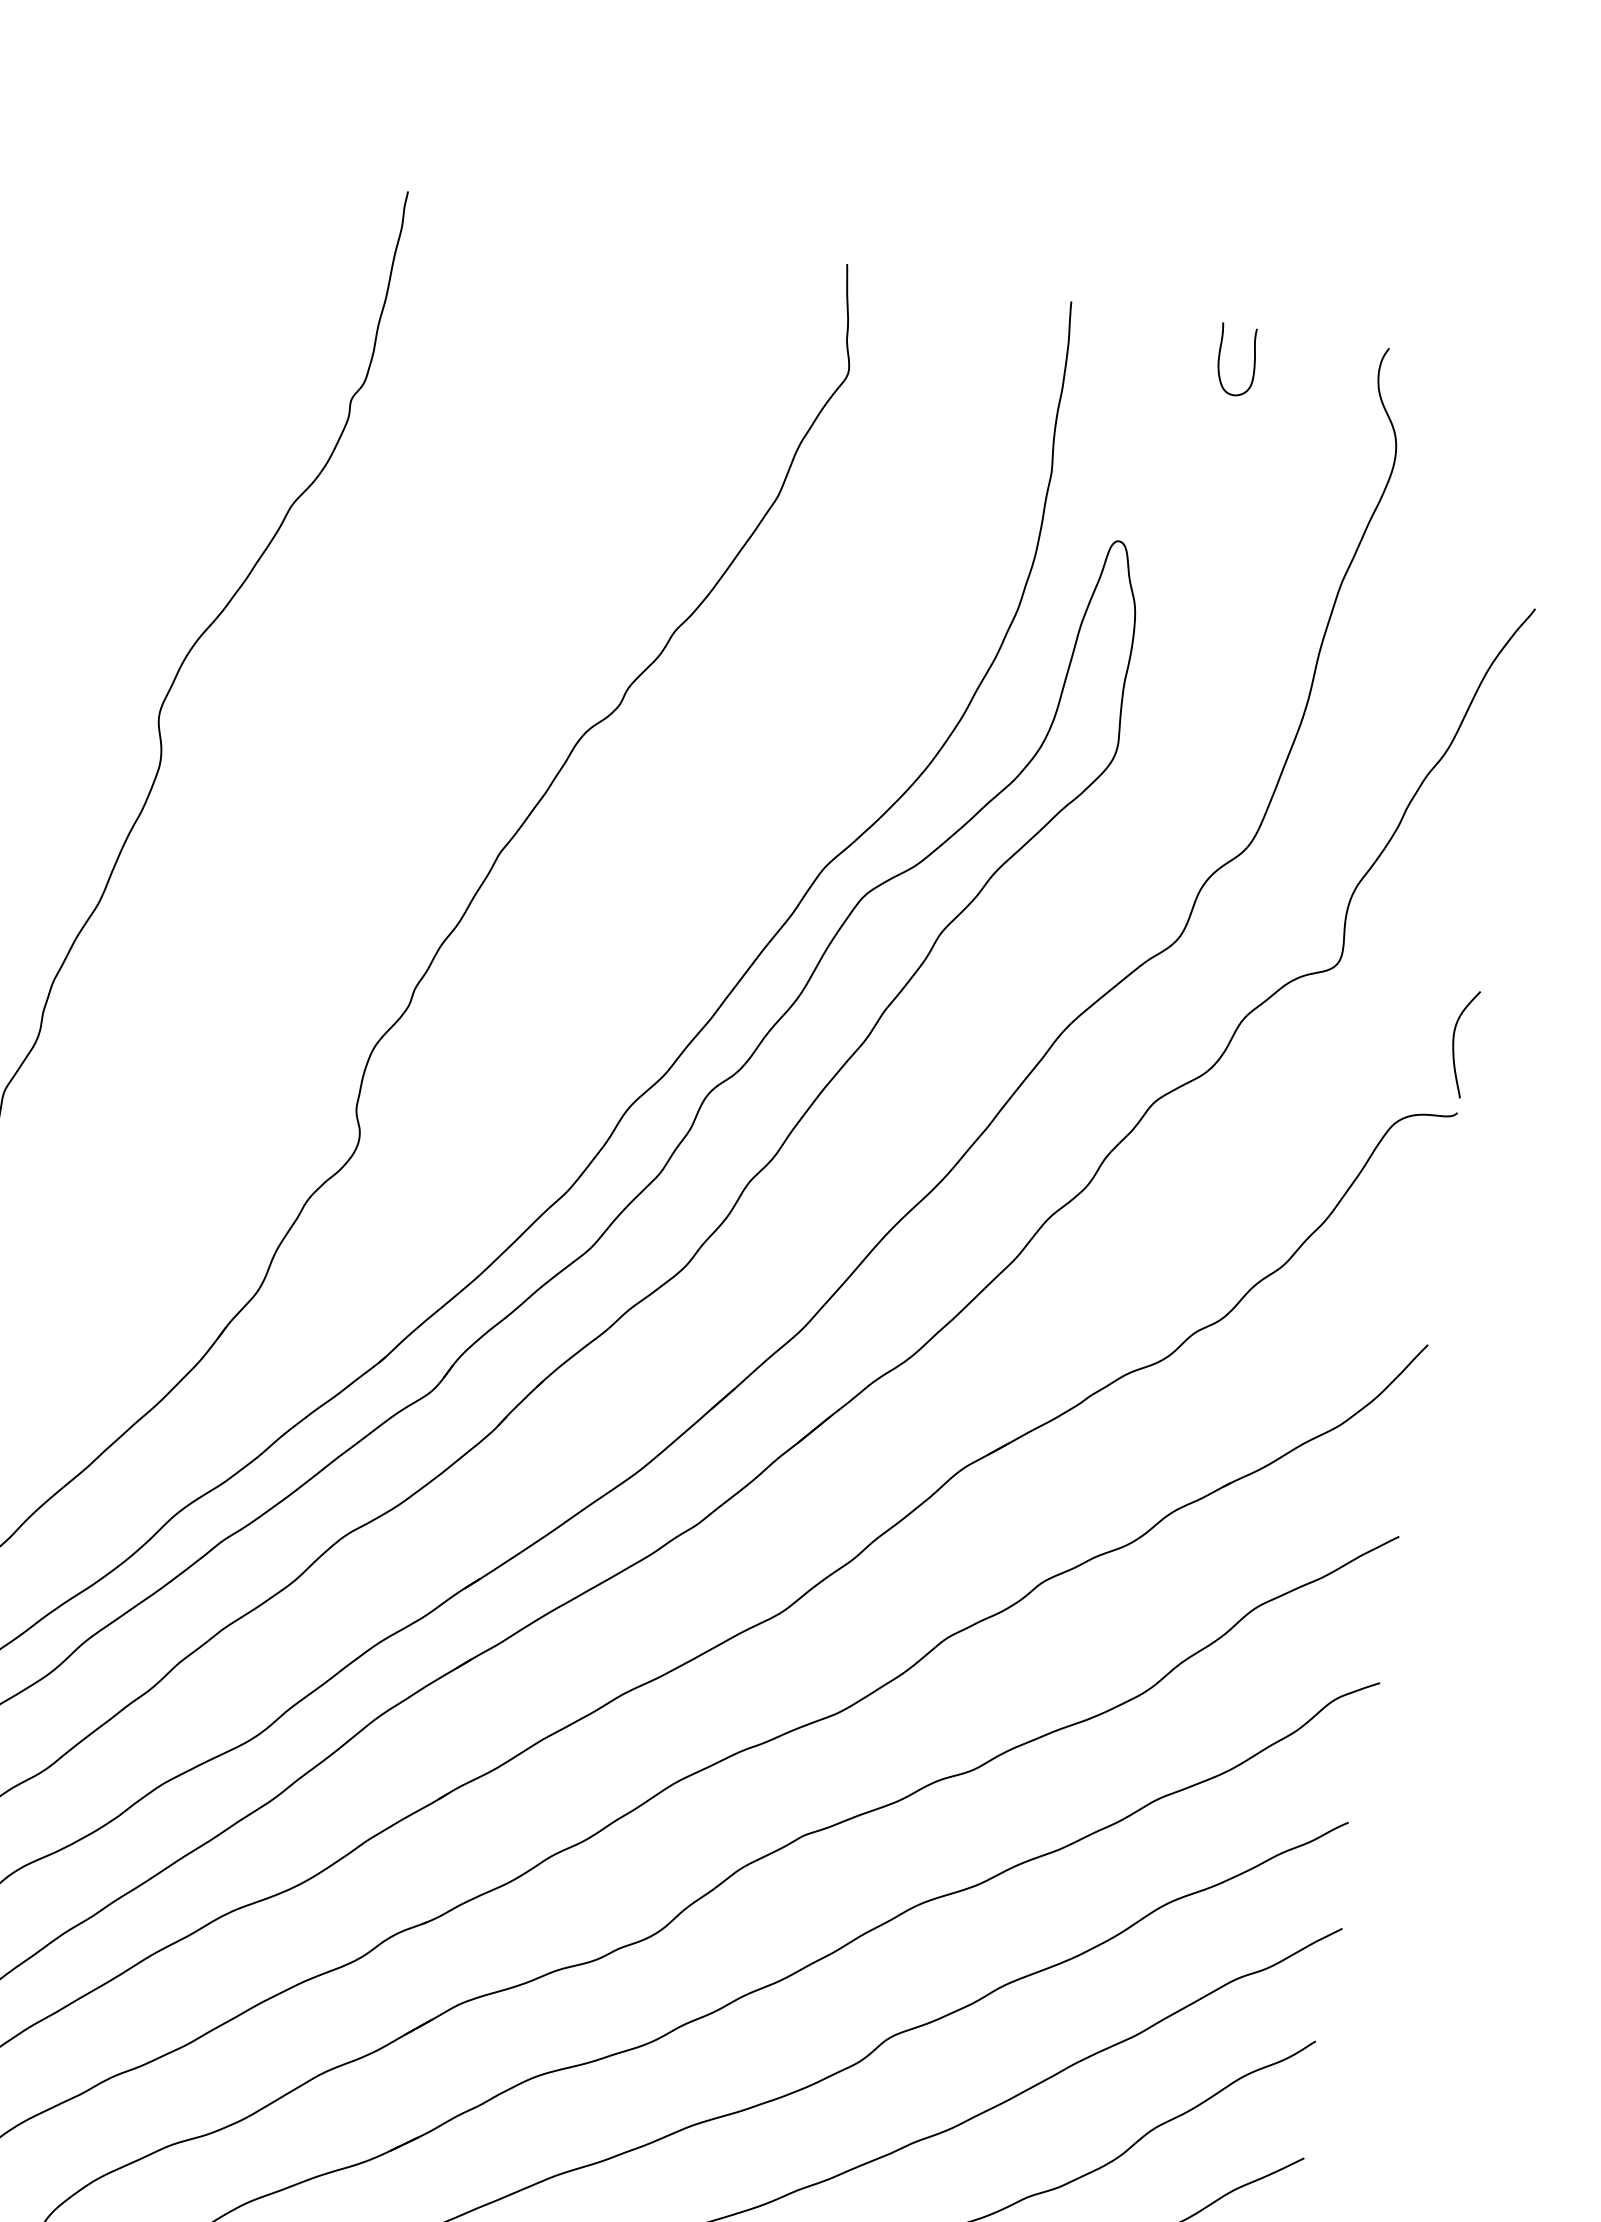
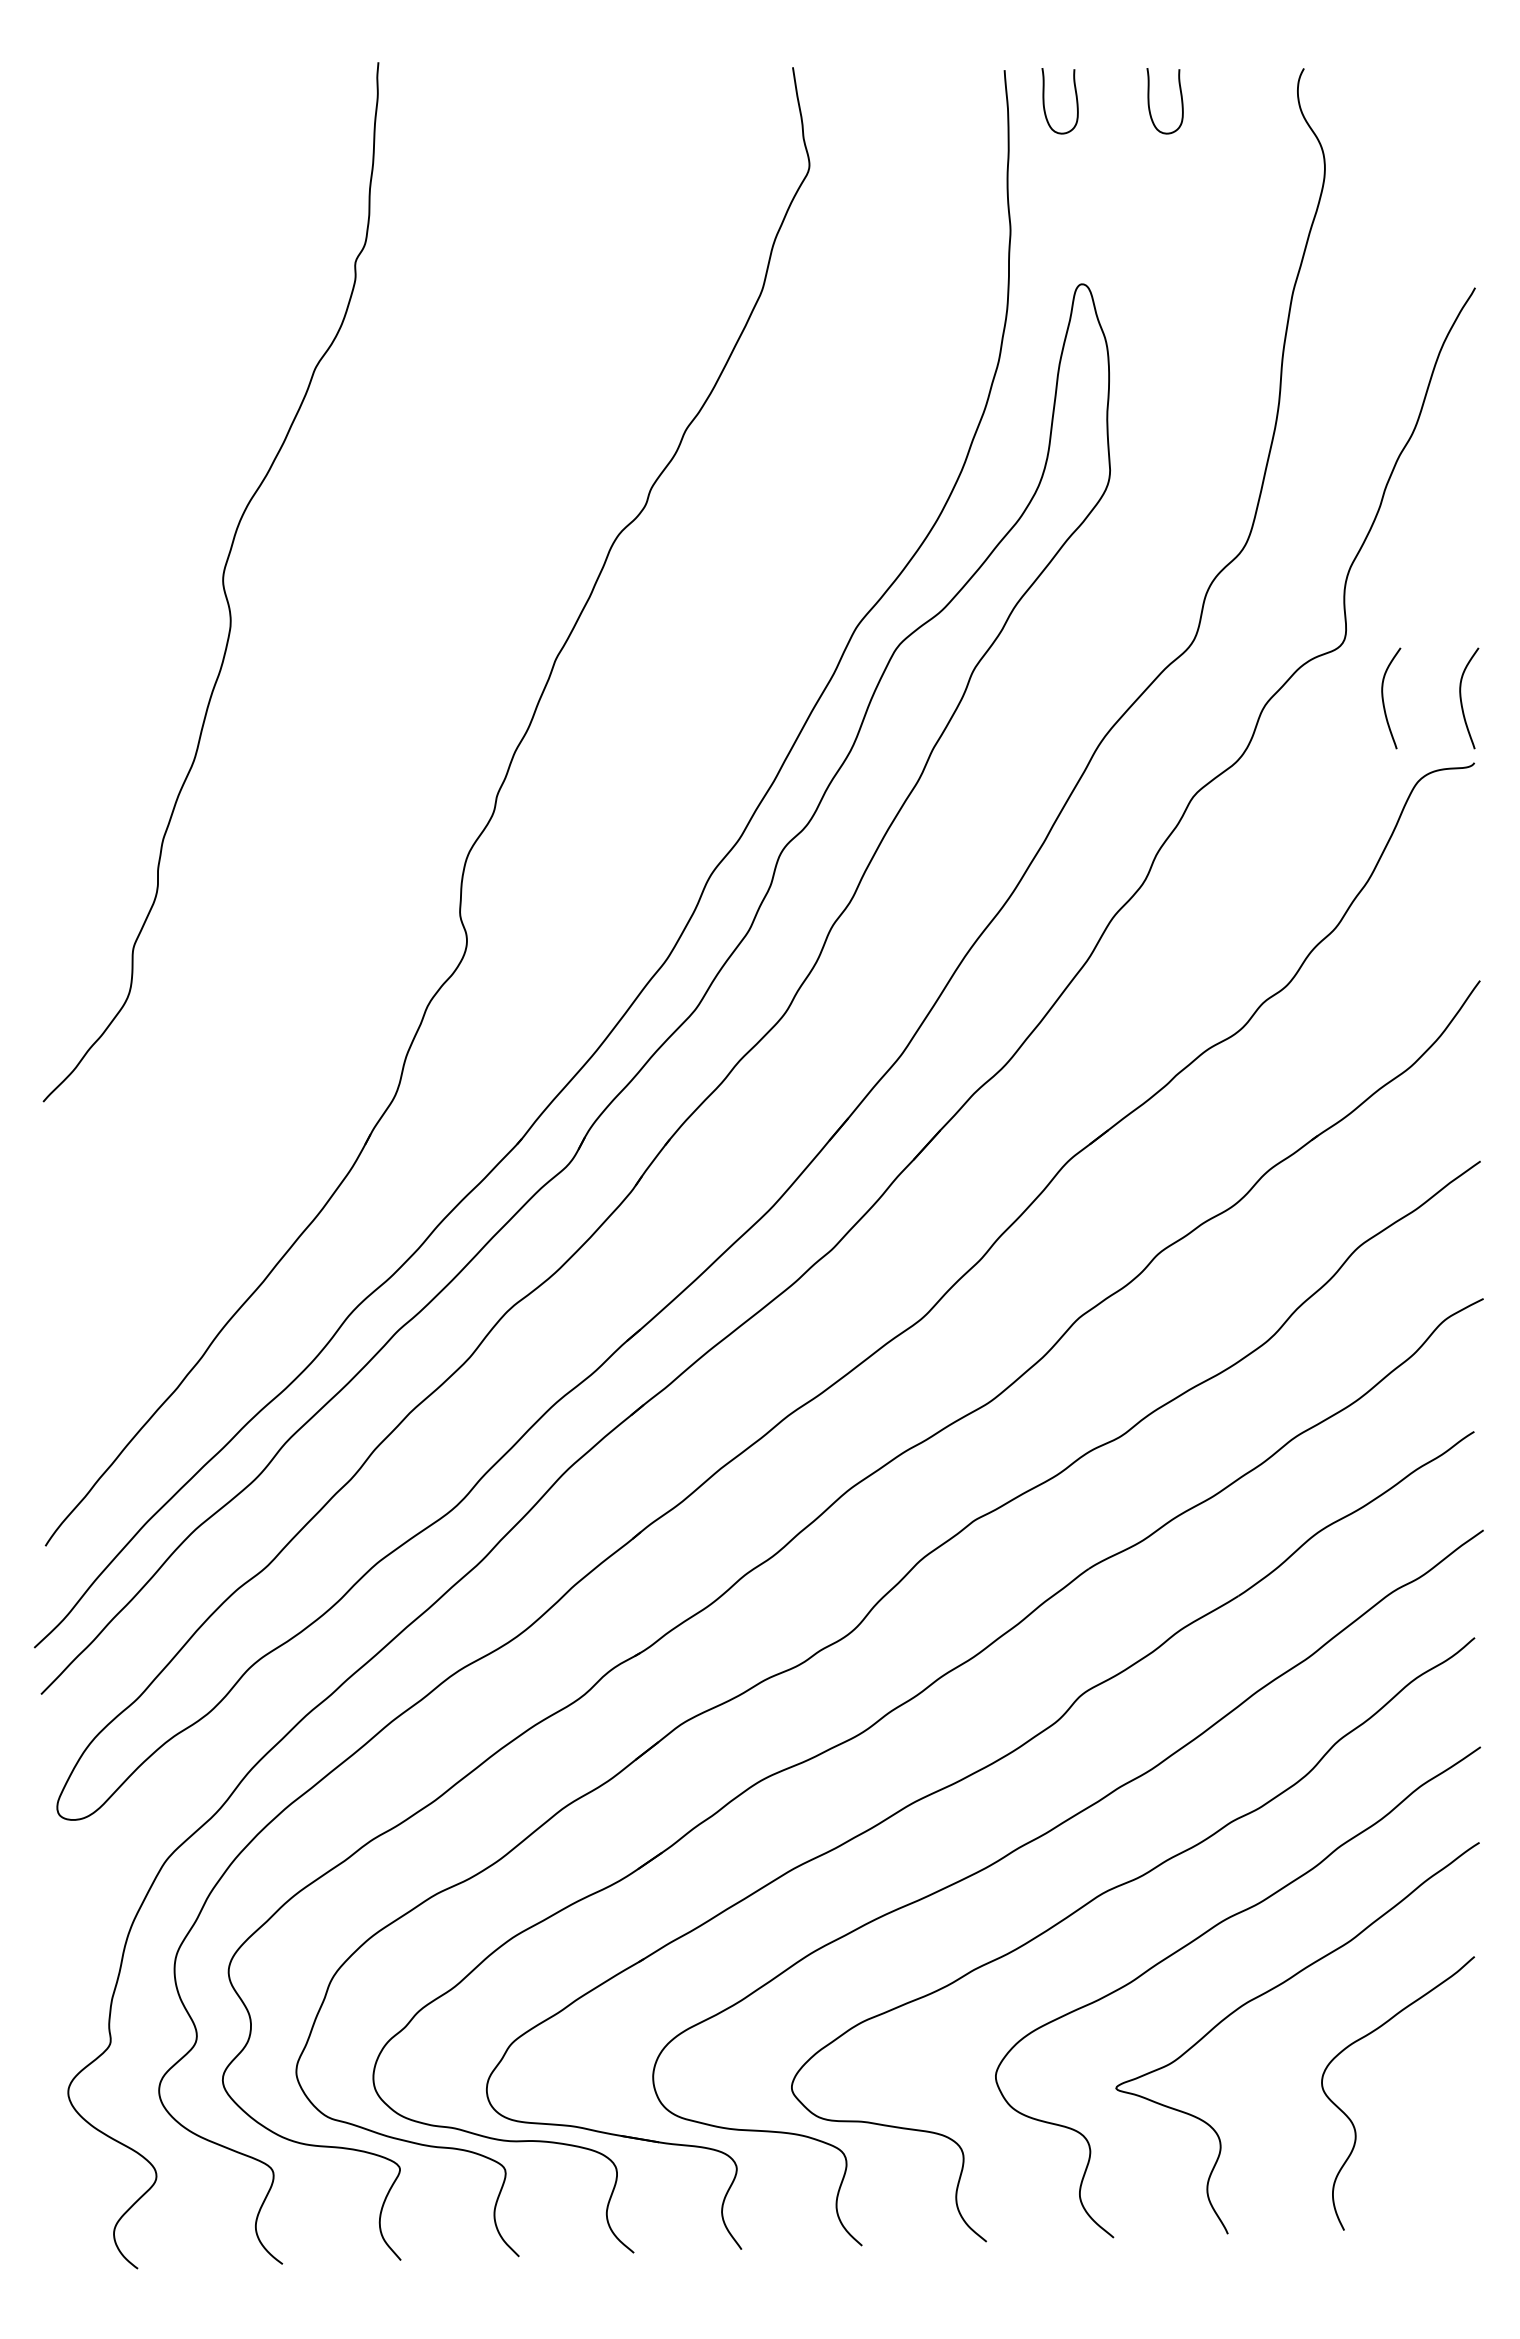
curve: (1108, 341) -> (1044, 101), added
curve: (1371, 1029) -> (1383, 698), added

